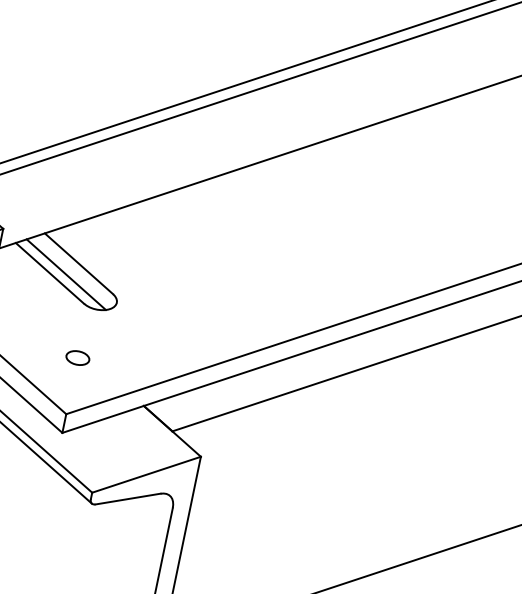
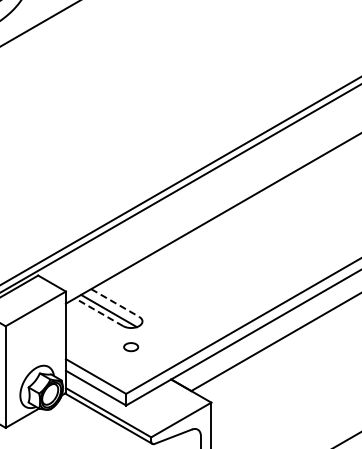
line: (79, 263) -> (115, 302), solid -> dashed
line: (50, 273) -> (99, 312), solid -> dashed
part: (78, 358) -> (131, 347), moved

